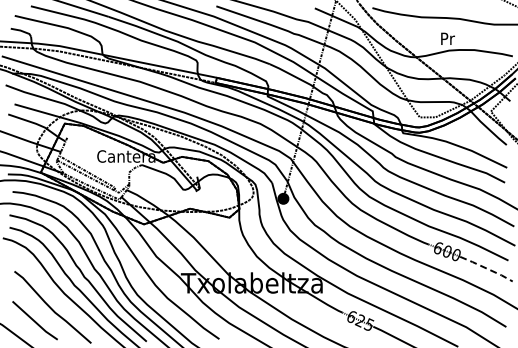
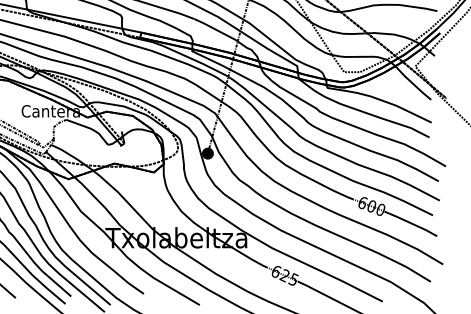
line: (487, 268) -> (411, 223), dashed -> solid

